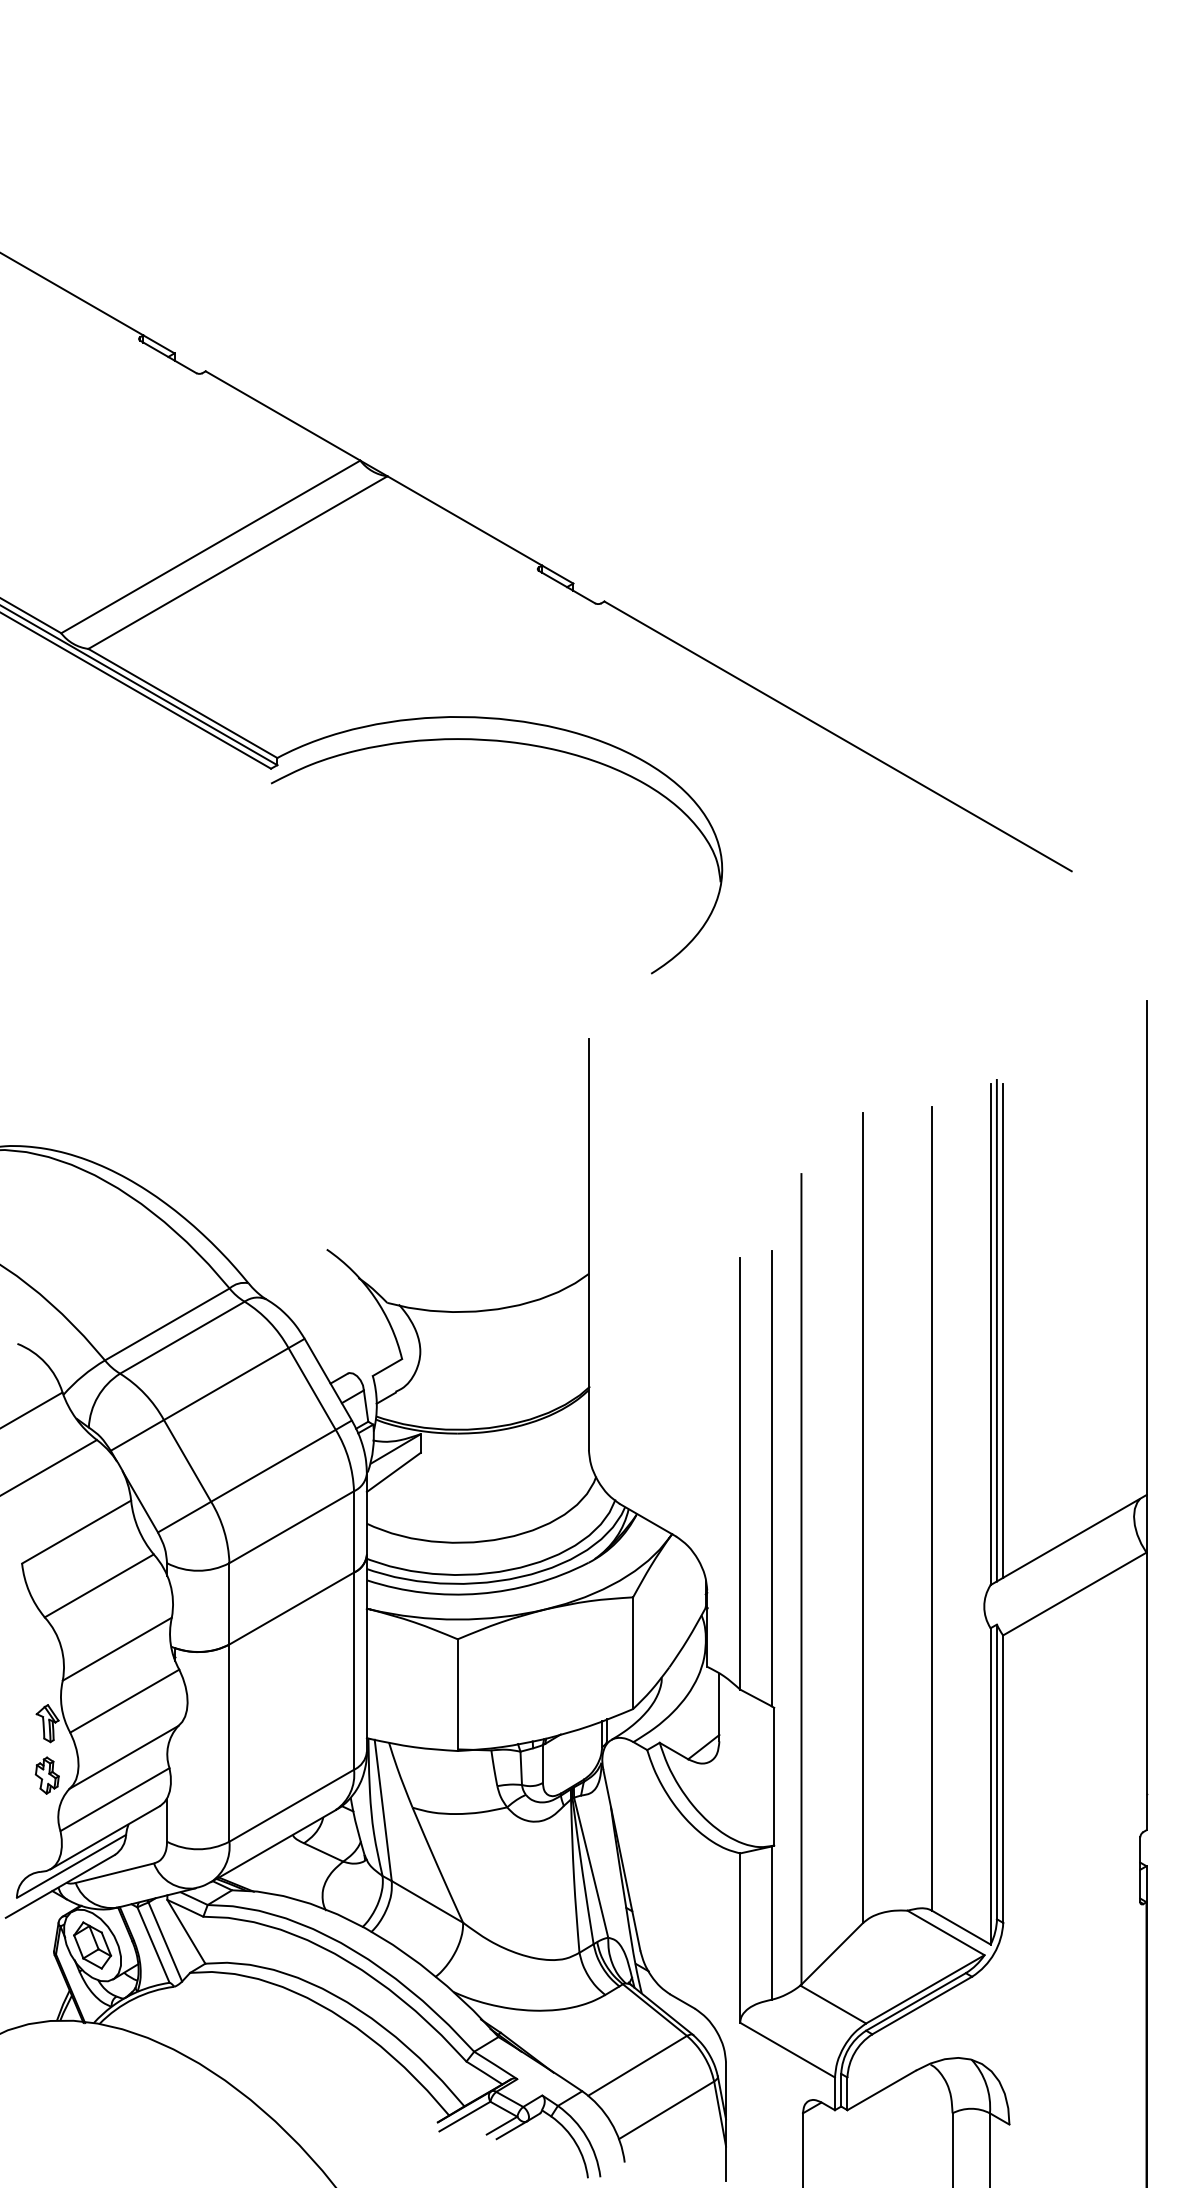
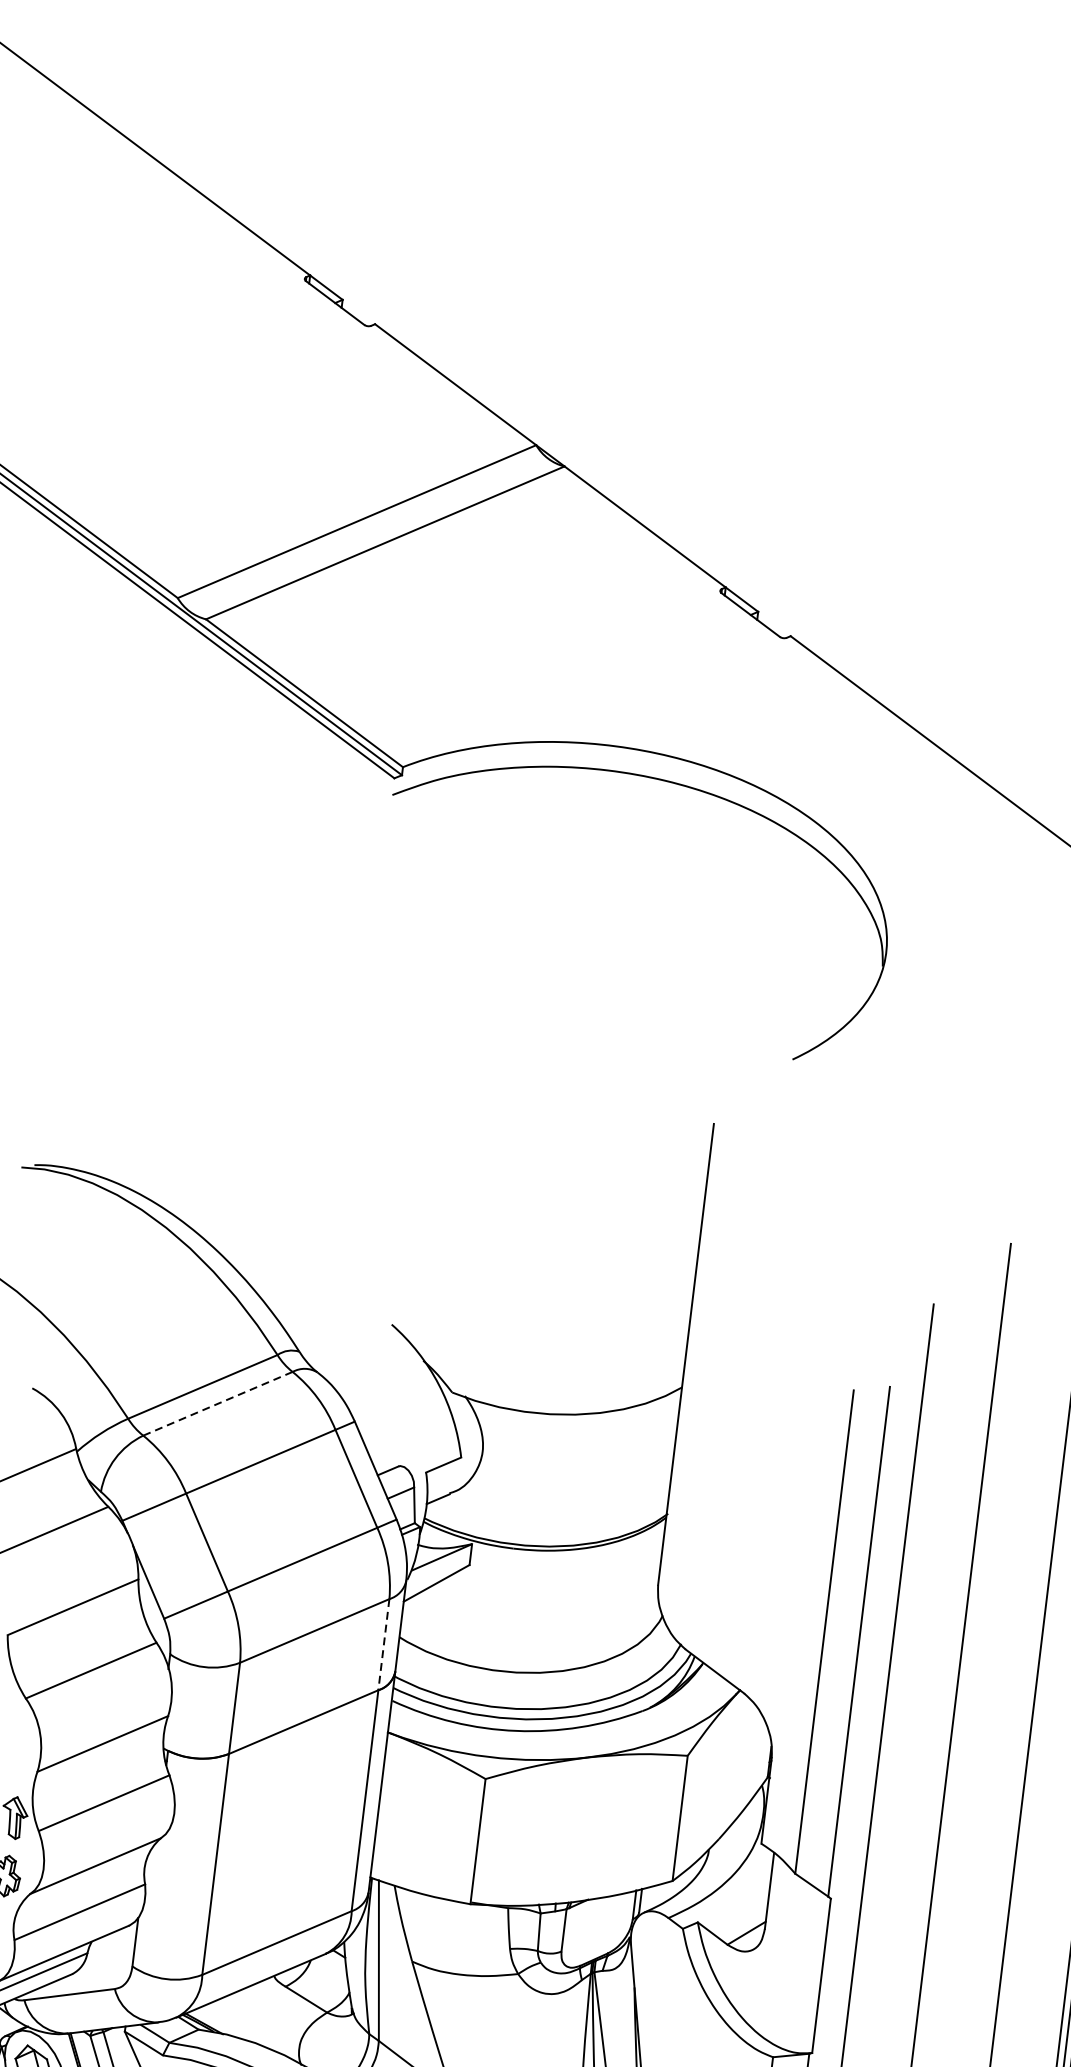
line: (182, 1337) -> (218, 1403), solid -> dashed
line: (354, 1531) -> (384, 1644), solid -> dashed

